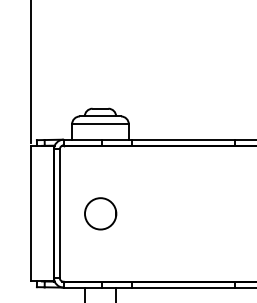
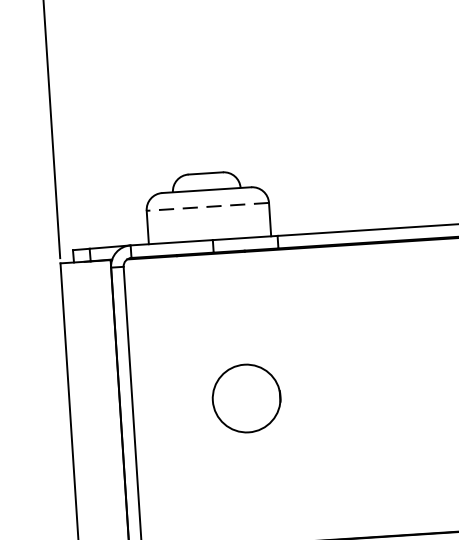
line: (99, 124) -> (205, 207), solid -> dashed
circle: (100, 213) -> (246, 397), moved

